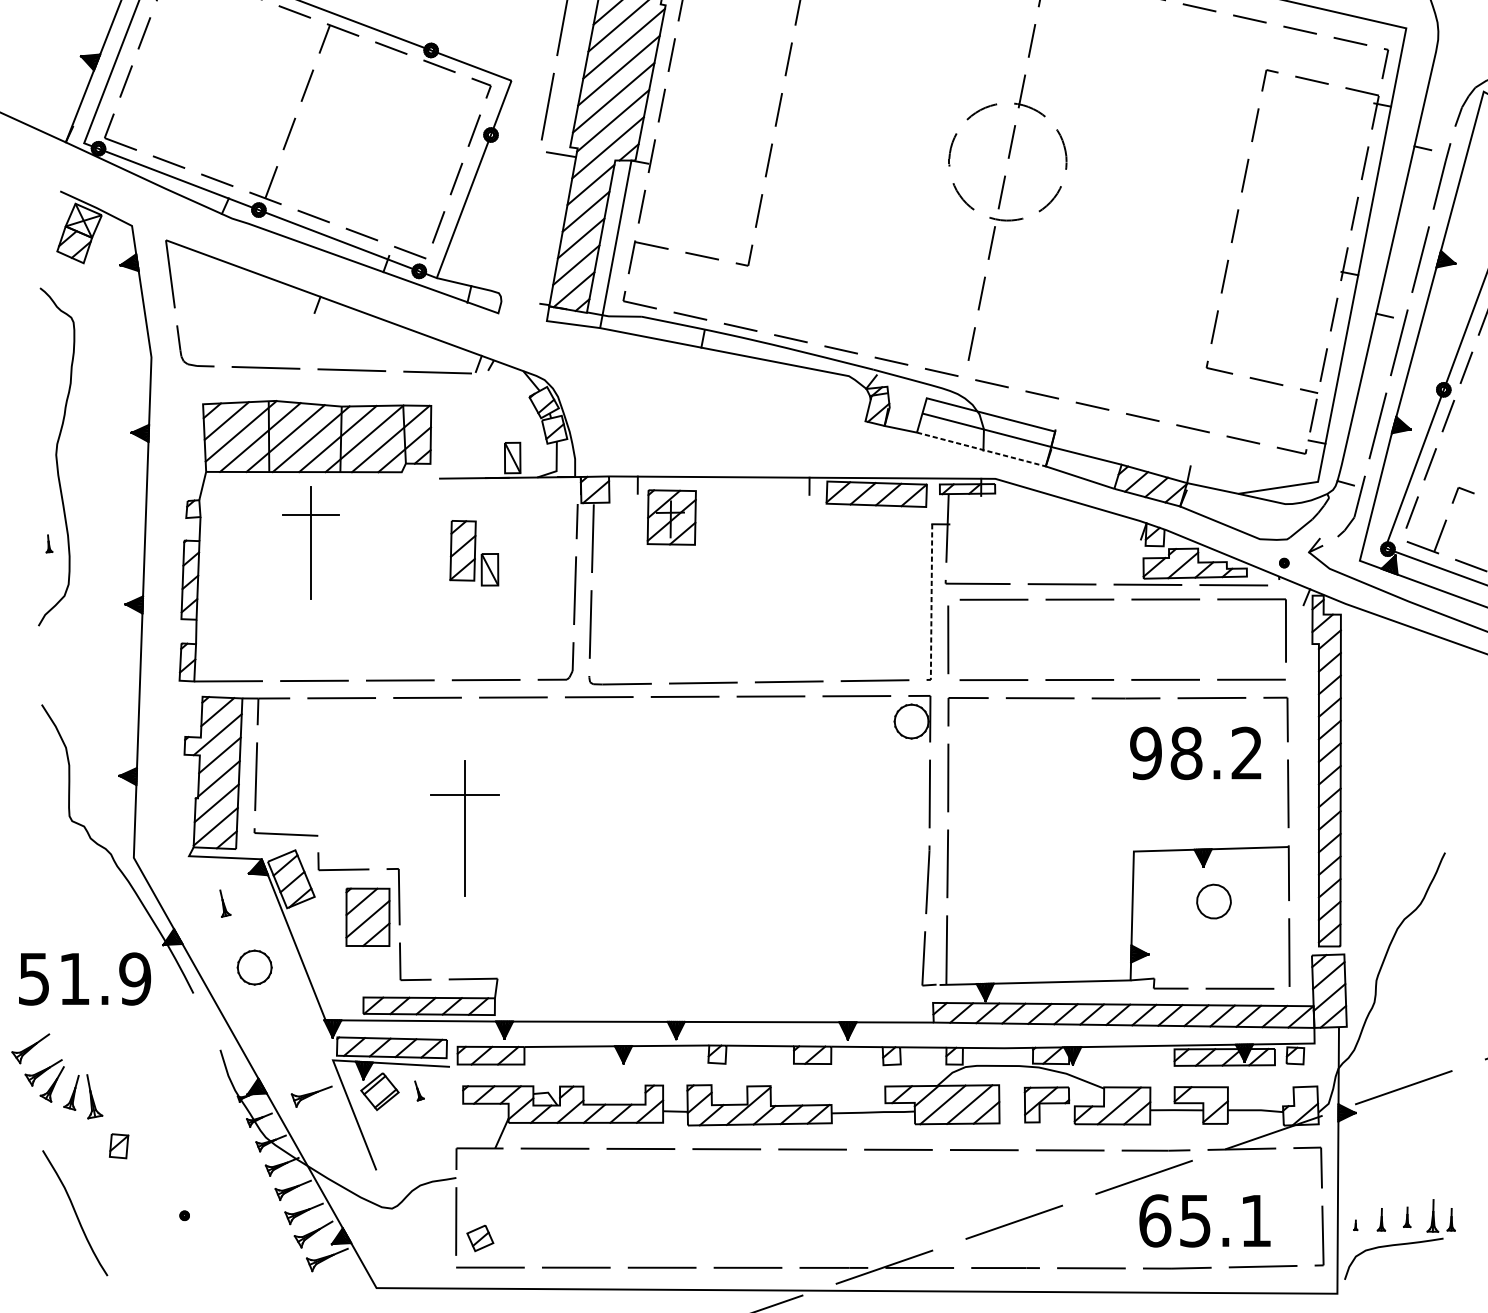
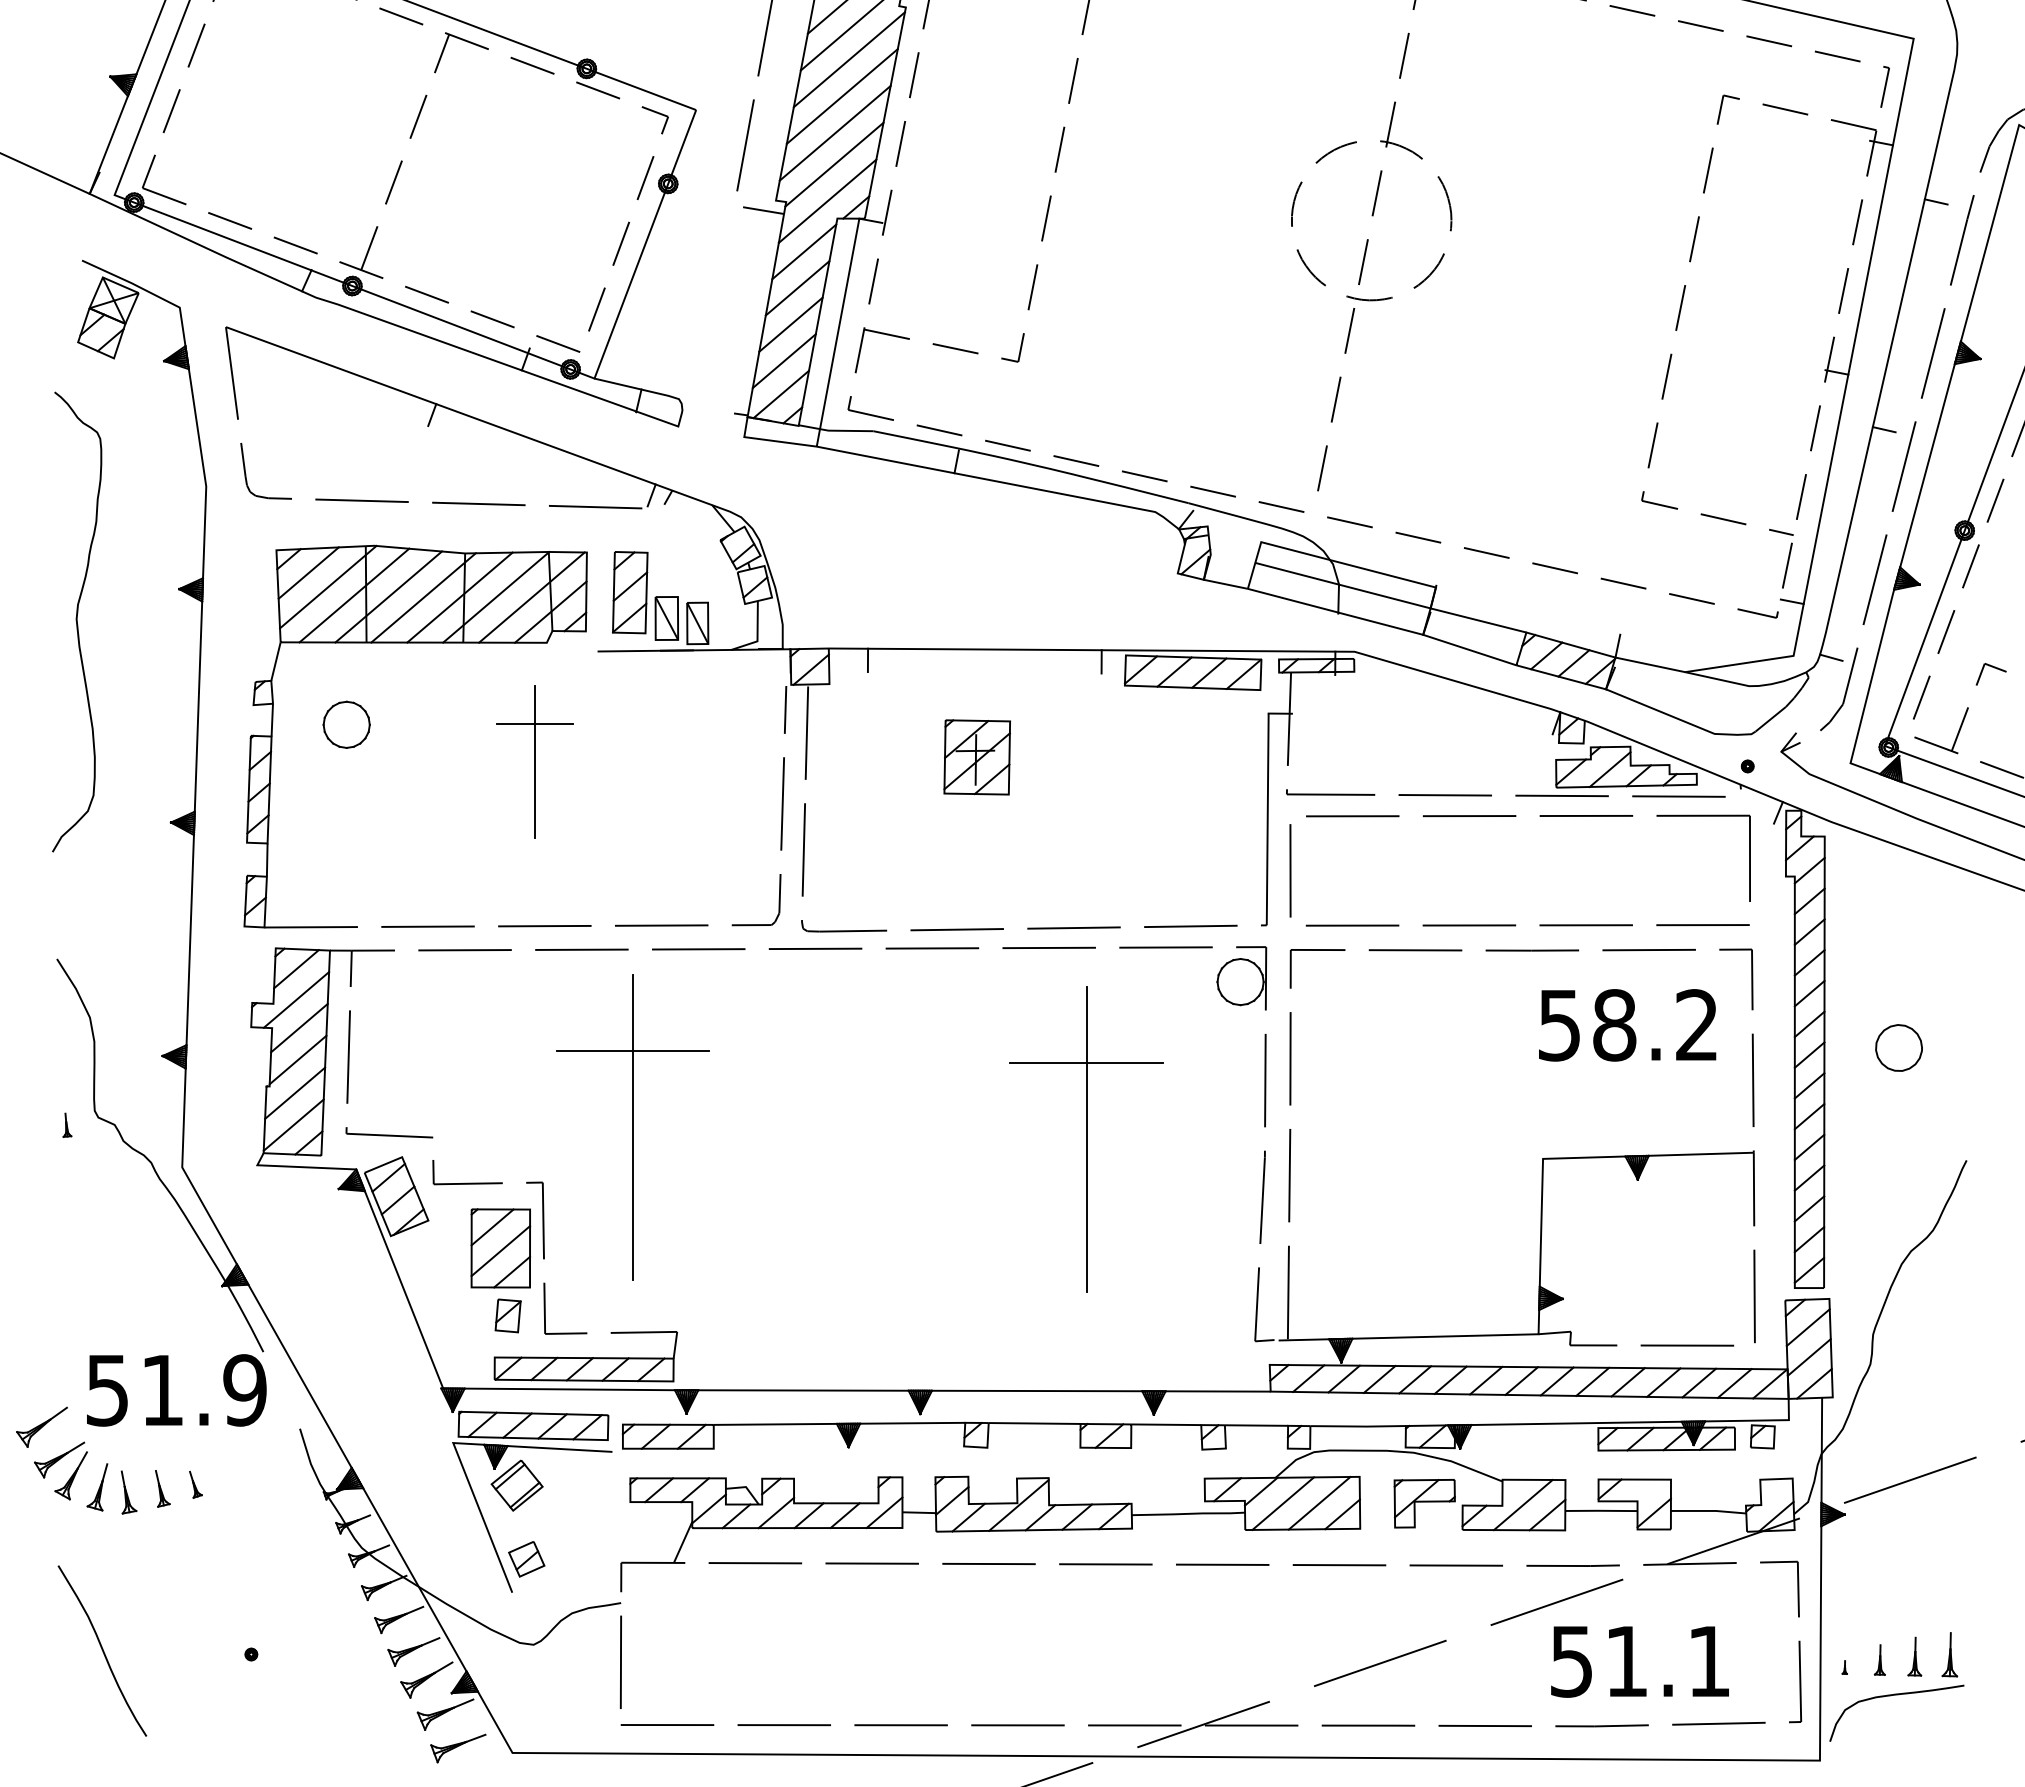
line: (981, 449) -> (1335, 611), dashed -> solid
part: (671, 517) -> (976, 757), moved
part: (311, 542) -> (534, 761), moved
part: (49, 543) -> (67, 1124), moved
part: (474, 552) -> (645, 595), moved
line: (931, 602) -> (1267, 819), dashed -> solid
text: (1145, 753) -> (1559, 1025), 98.2 -> 58.2
part: (464, 828) -> (632, 1127), size x1.67
part: (798, 837) -> (1086, 1139), added
part: (1213, 901) -> (1898, 1047), moved
part: (225, 903) -> (162, 1488), moved
part: (254, 967) -> (346, 724), moved
text: (84, 979) -> (176, 1390), moved
part: (419, 1090) -> (195, 1484), moved
part: (94, 1096) -> (128, 1492), size x0.71
part: (311, 1096) -> (458, 1748), moved
part: (118, 1145) -> (507, 1315), moved
part: (1406, 1217) -> (1914, 1656), size x1.43
part: (1450, 1219) -> (1974, 1659), removed
text: (1174, 1220) -> (1598, 1661), 65.1 -> 51.1
part: (480, 1238) -> (526, 1559), moved

